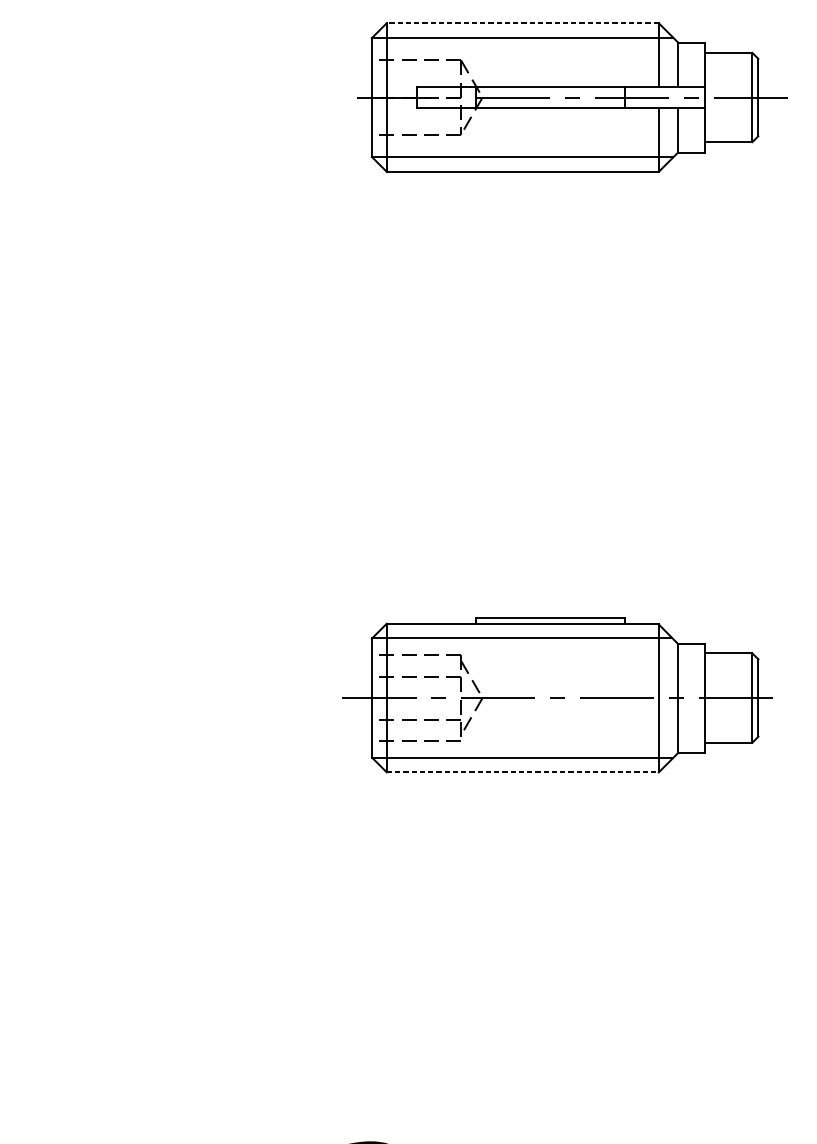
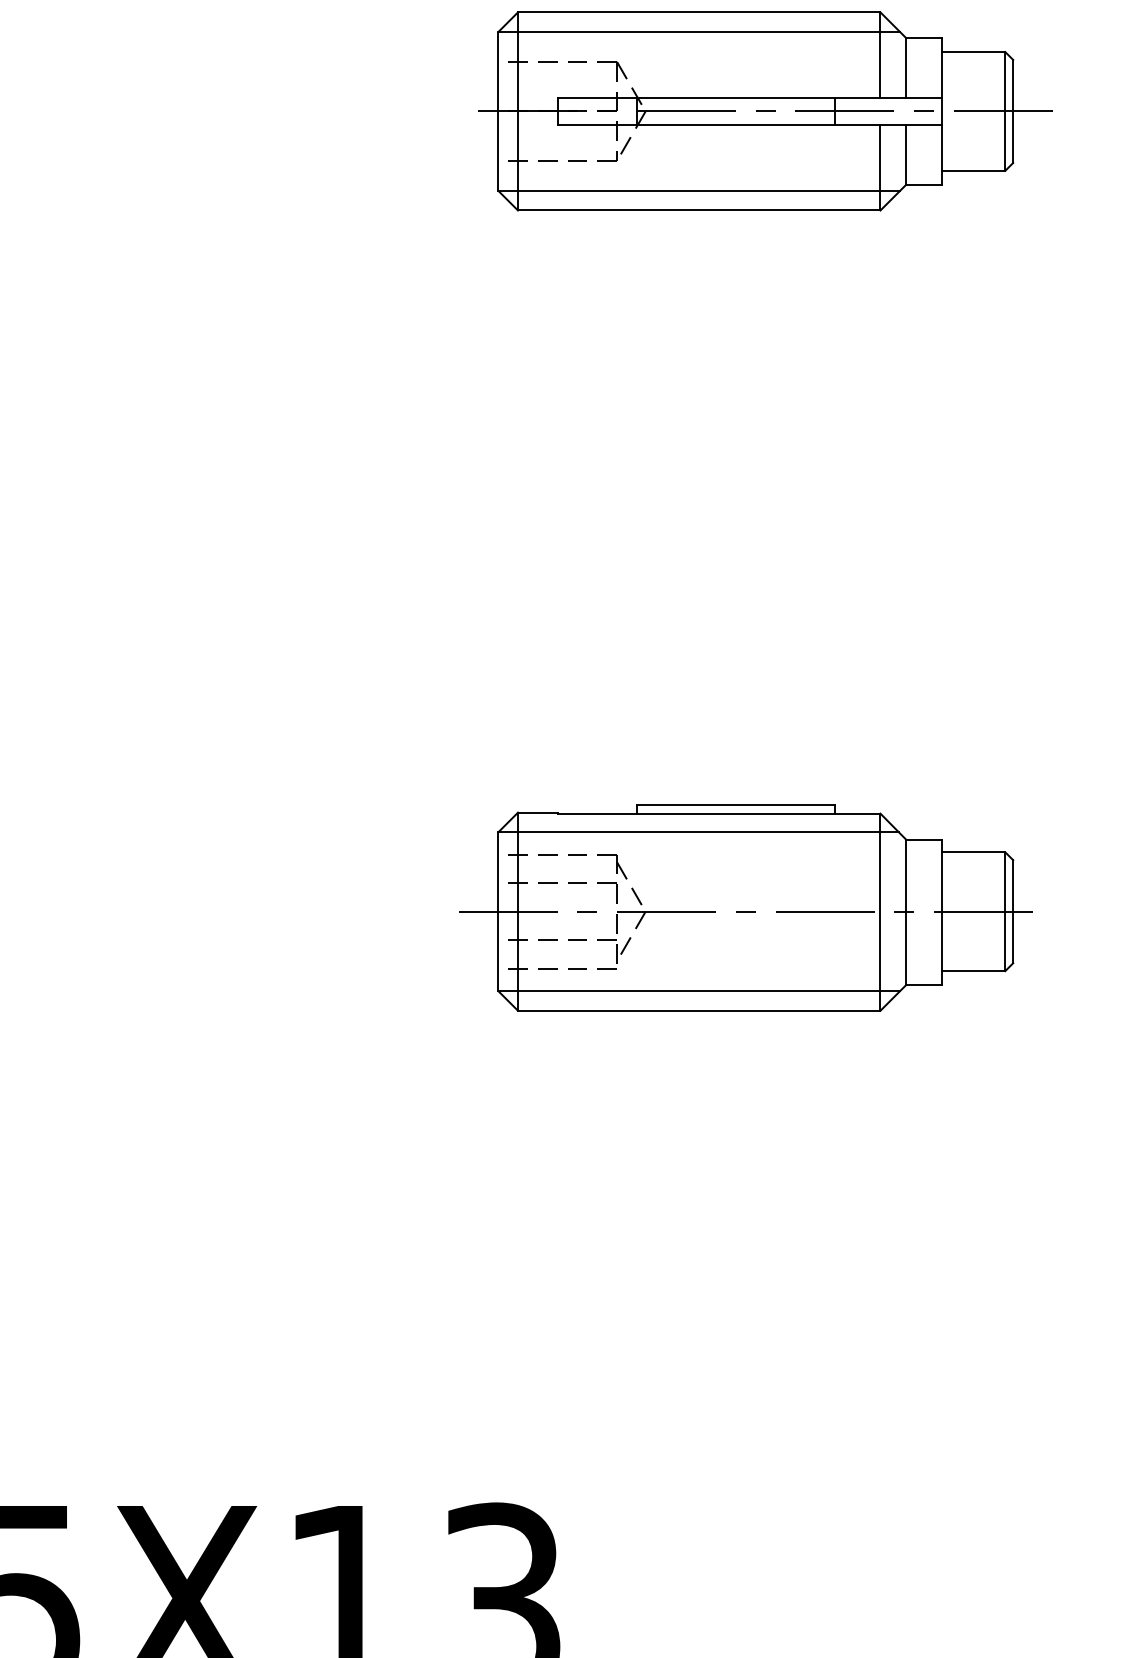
line: (522, 23) -> (698, 12), dashed -> solid
line: (522, 772) -> (699, 1010), dashed -> solid

